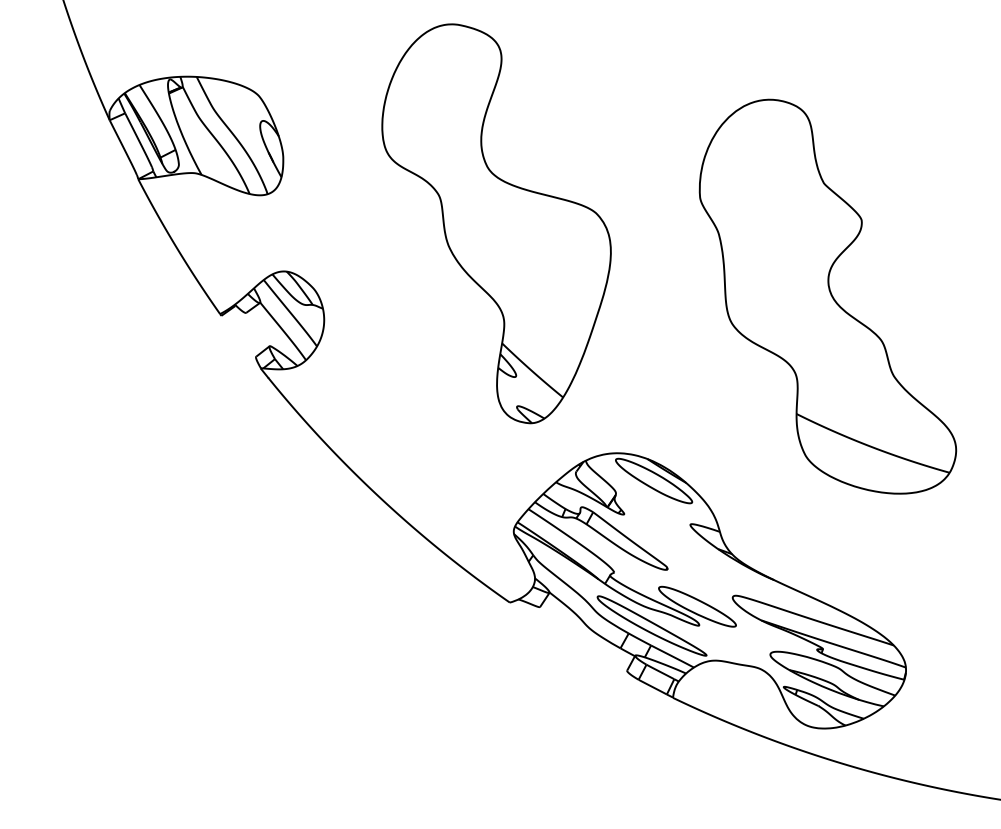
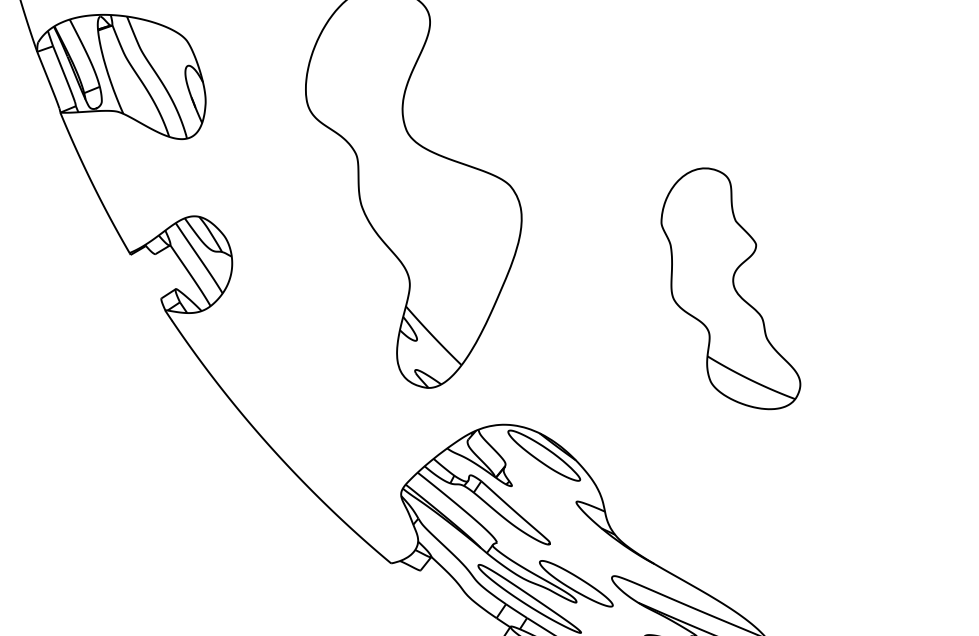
part: (827, 296) -> (731, 288), size x0.6

